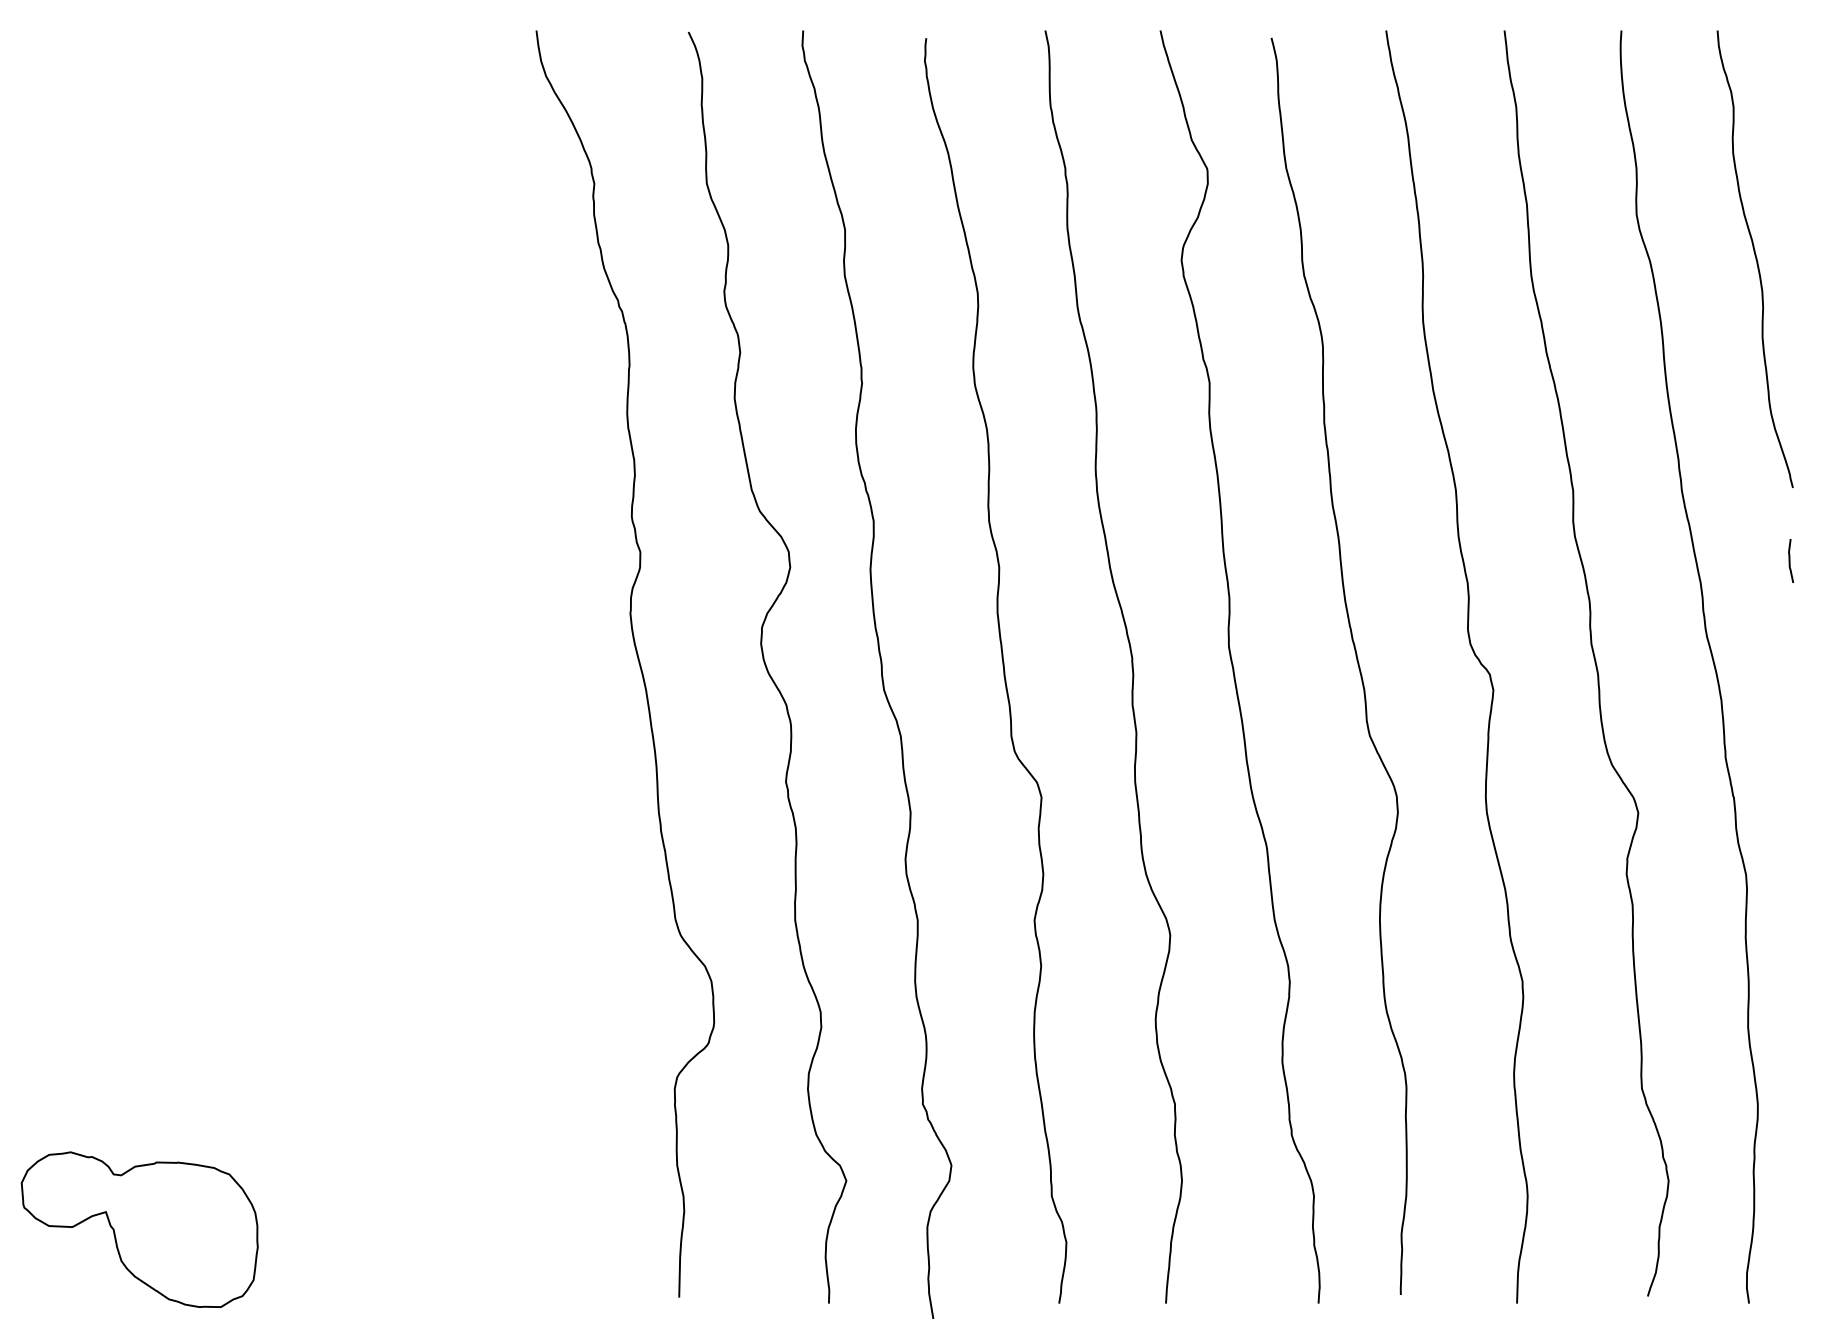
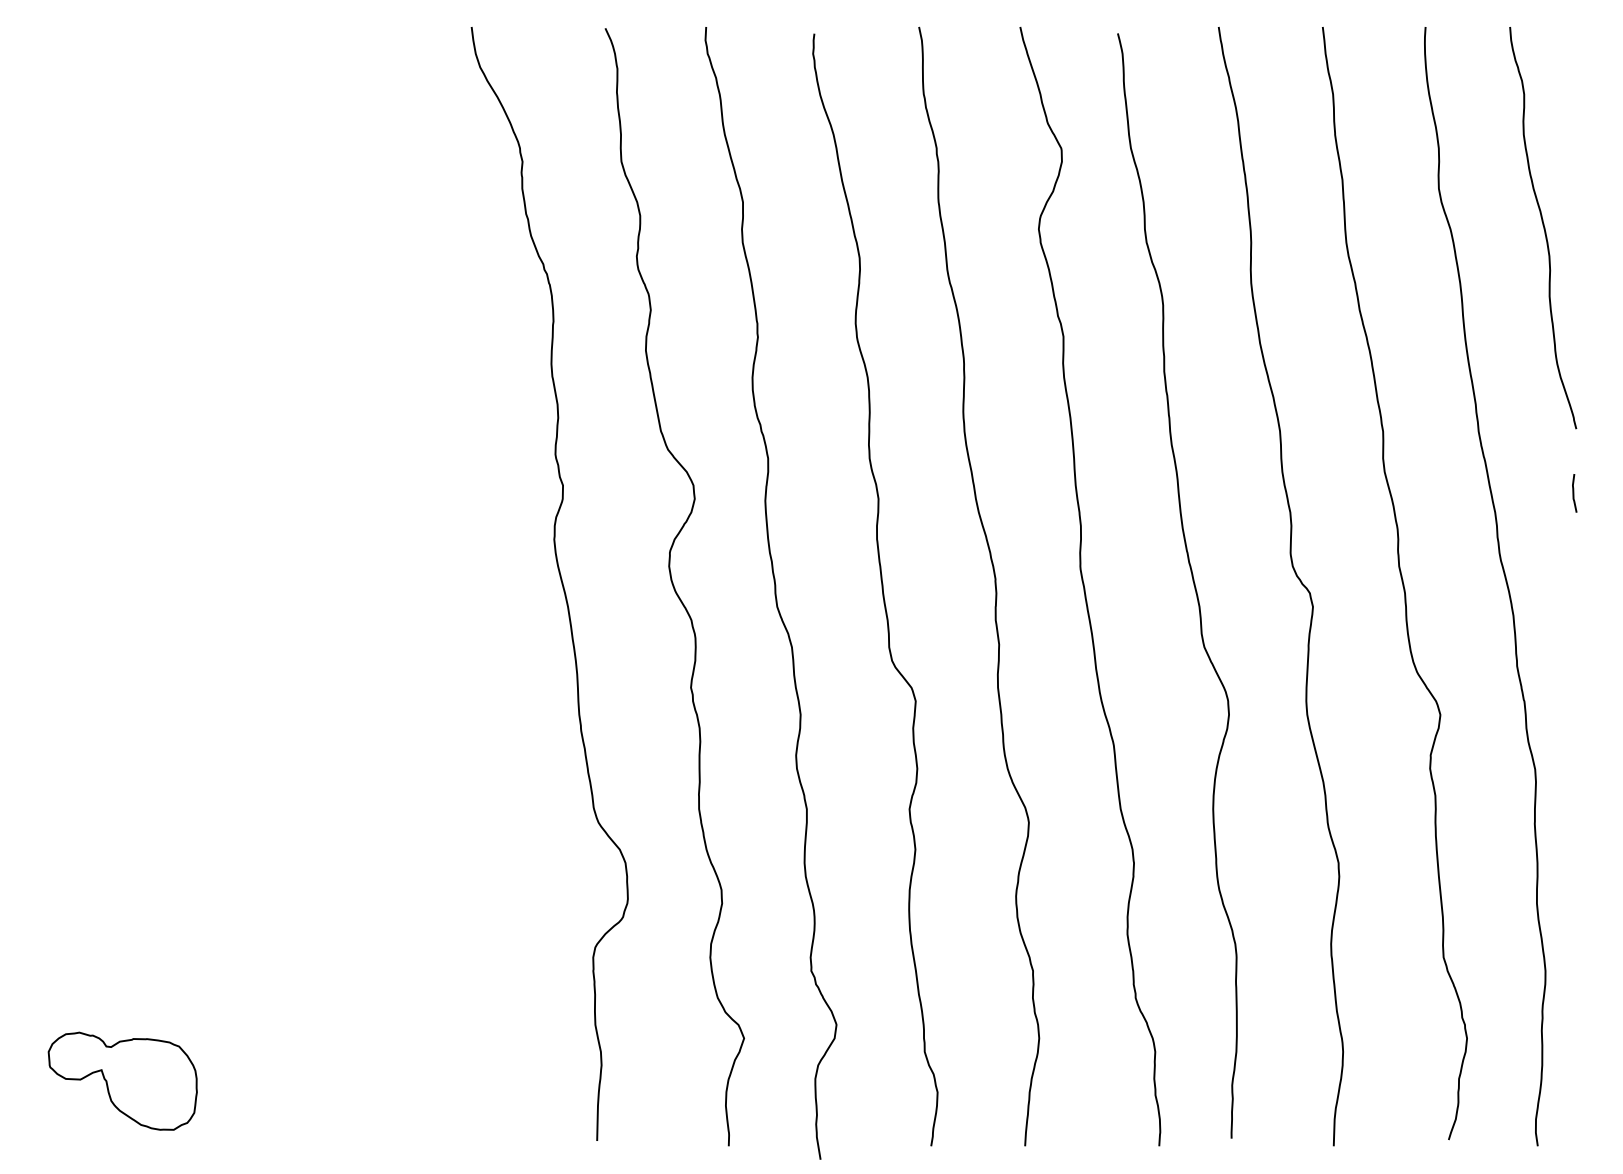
part: (139, 1229) -> (122, 1081), size x0.71

